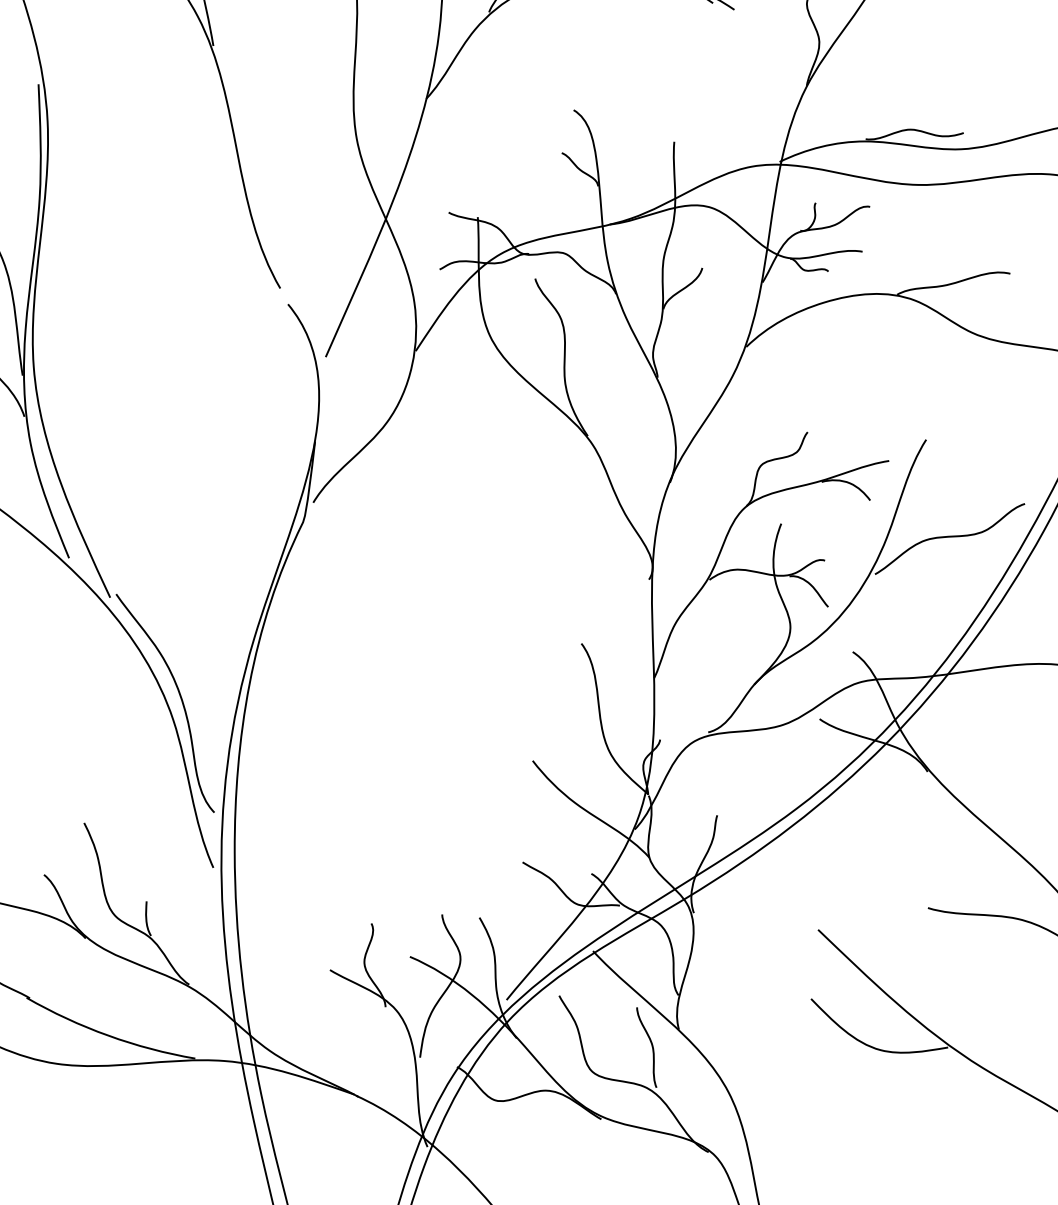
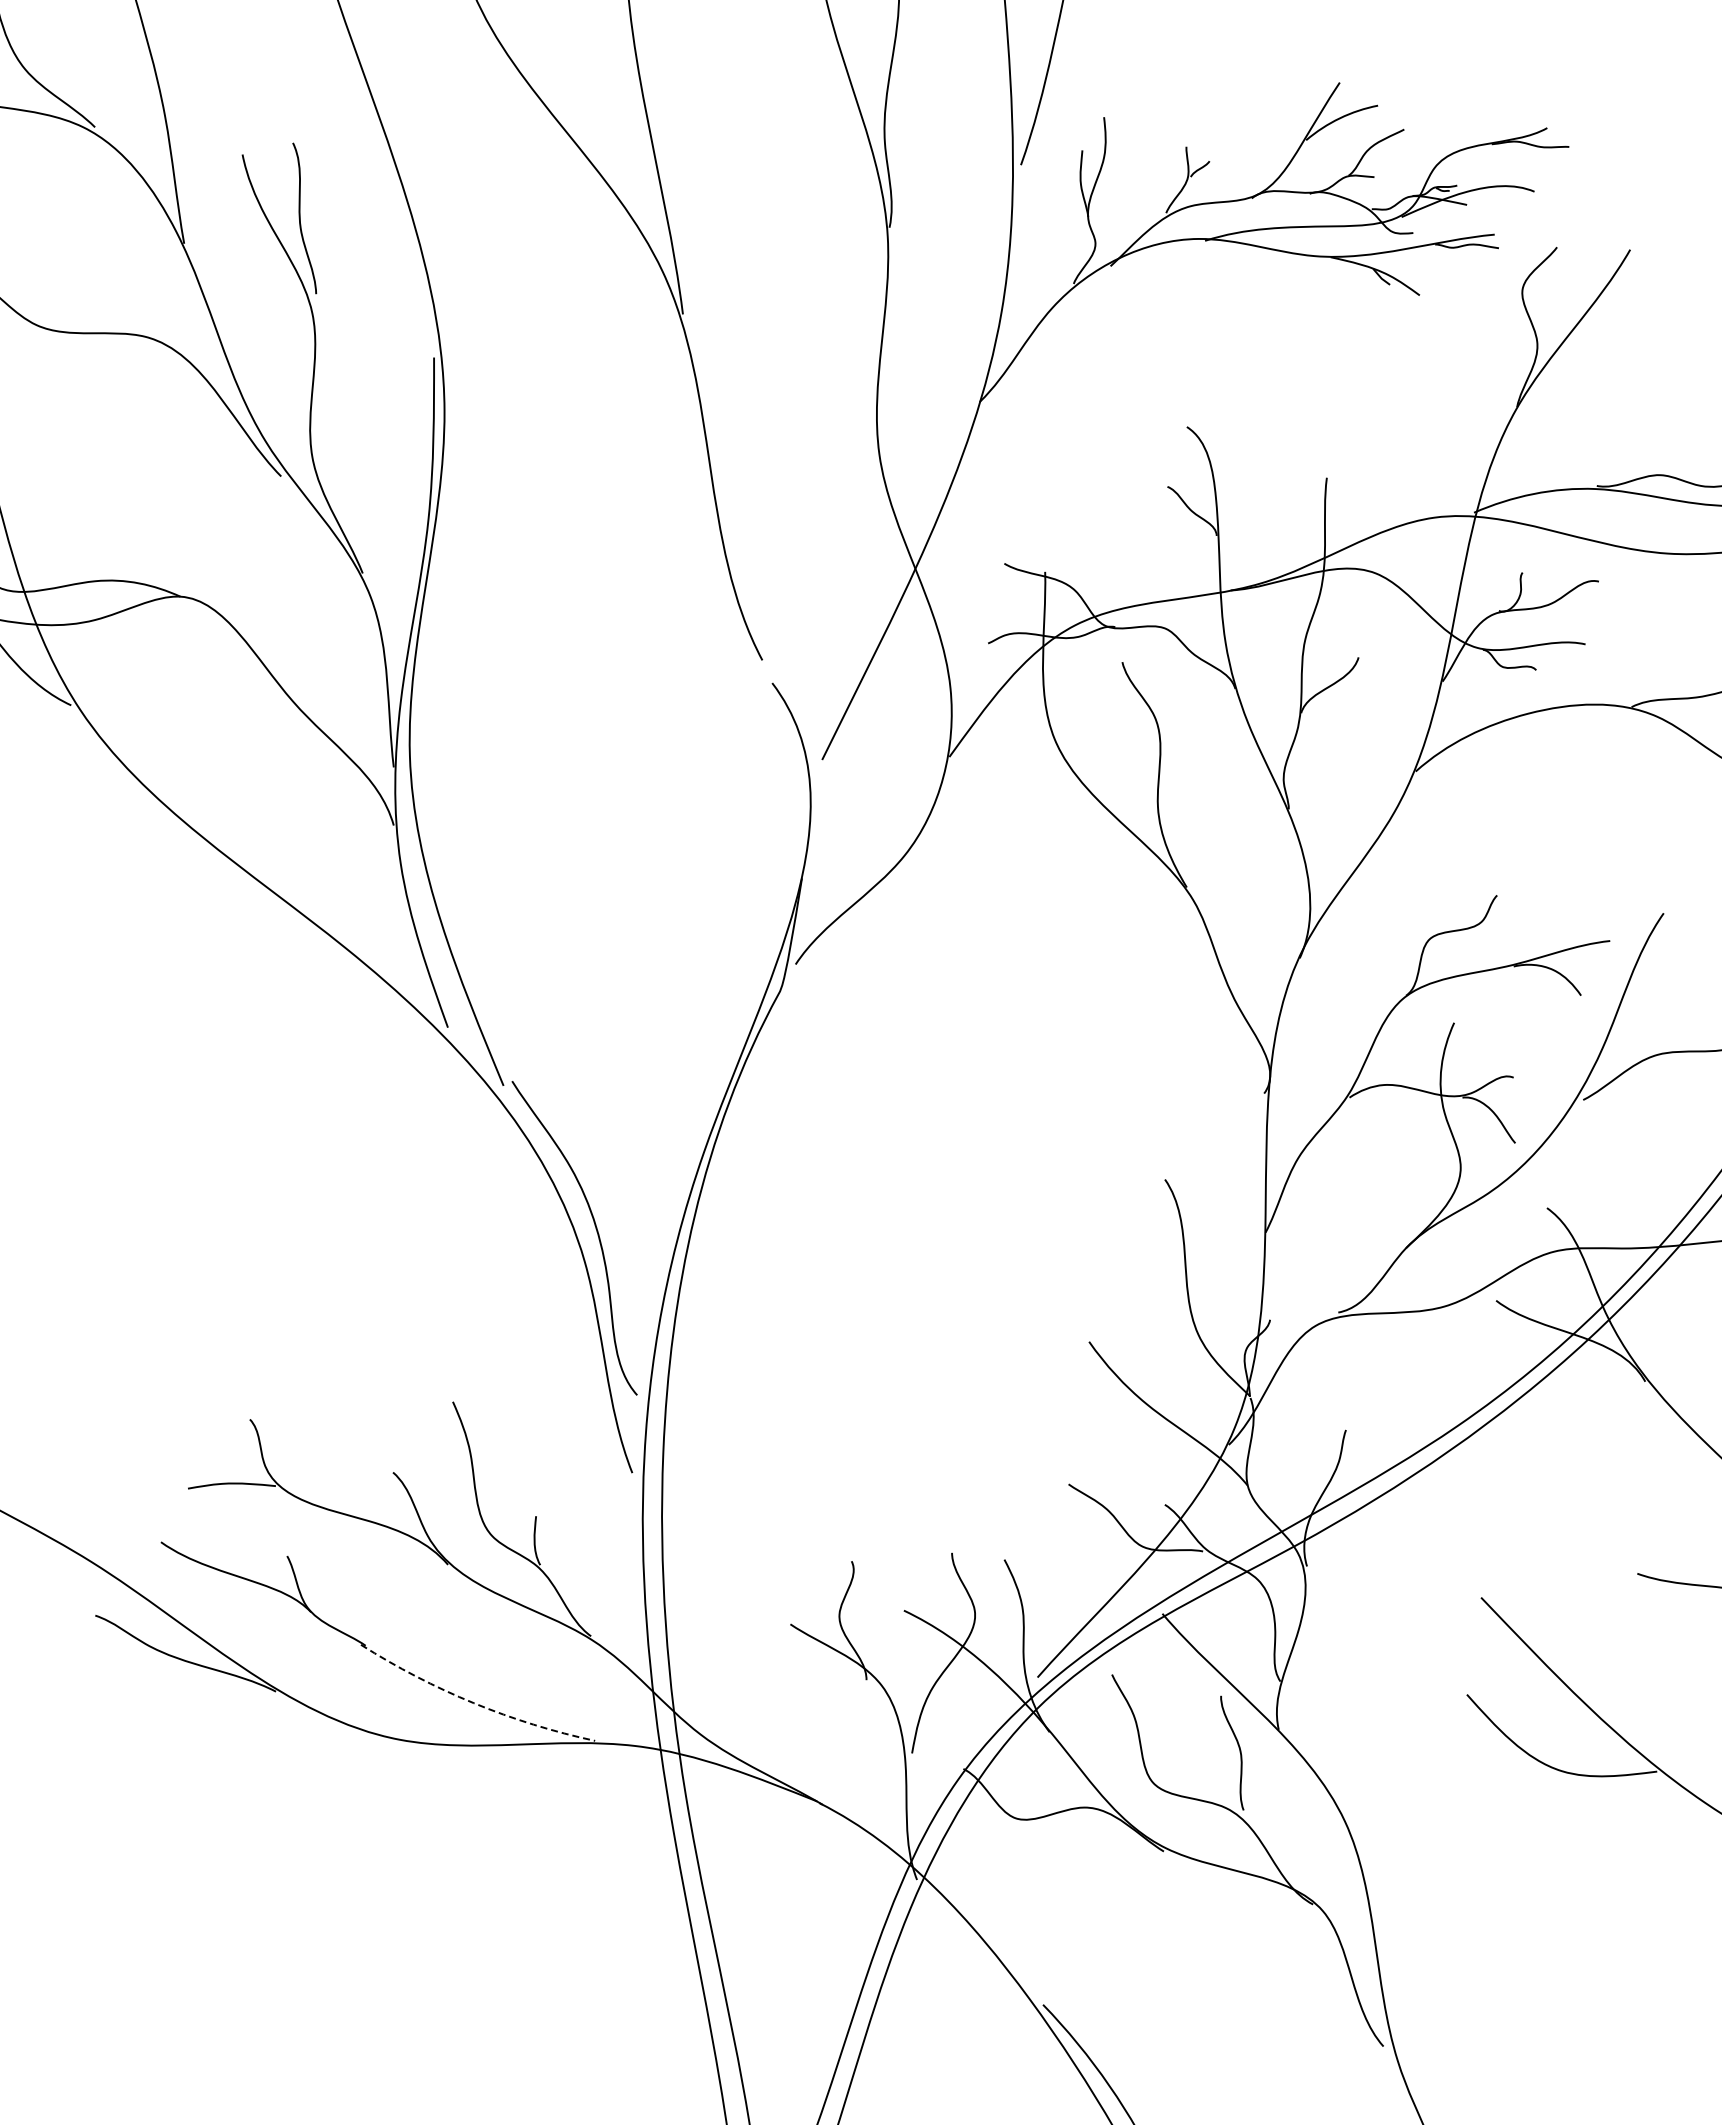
arc: (108, 1035) -> (473, 1703), solid -> dashed

